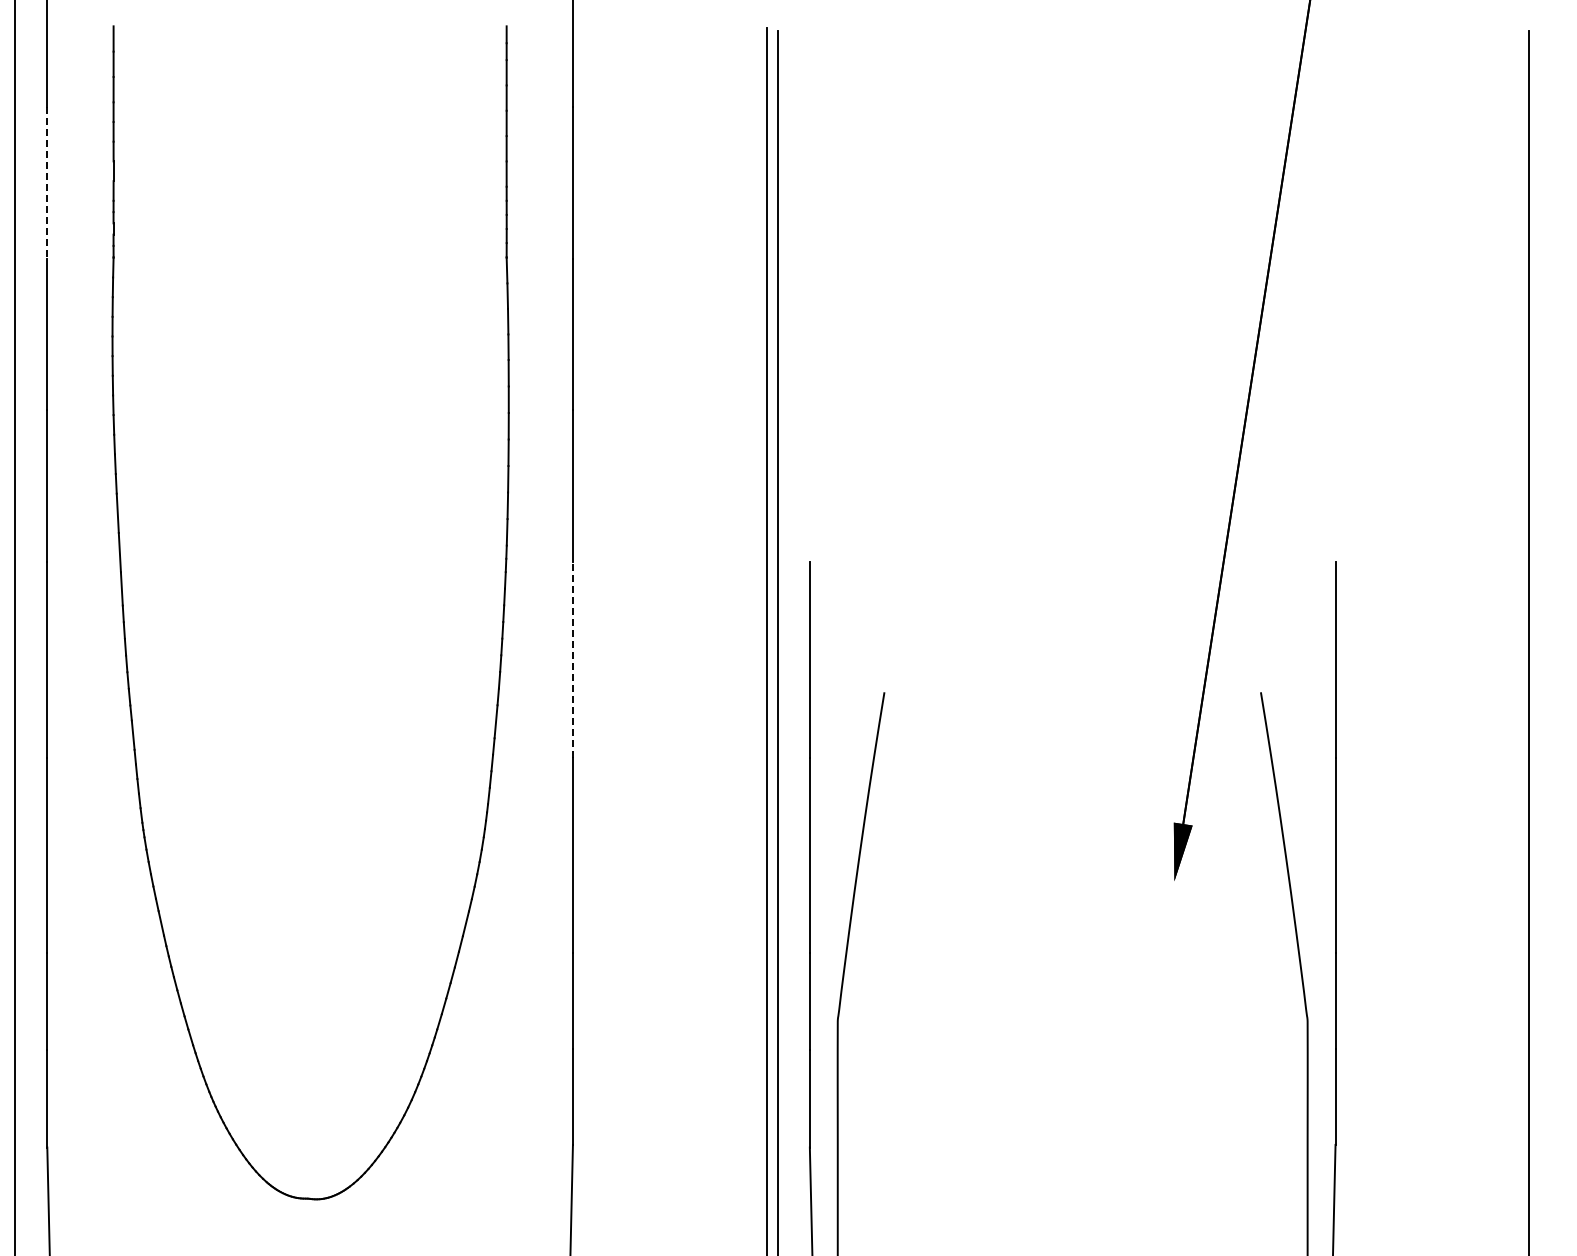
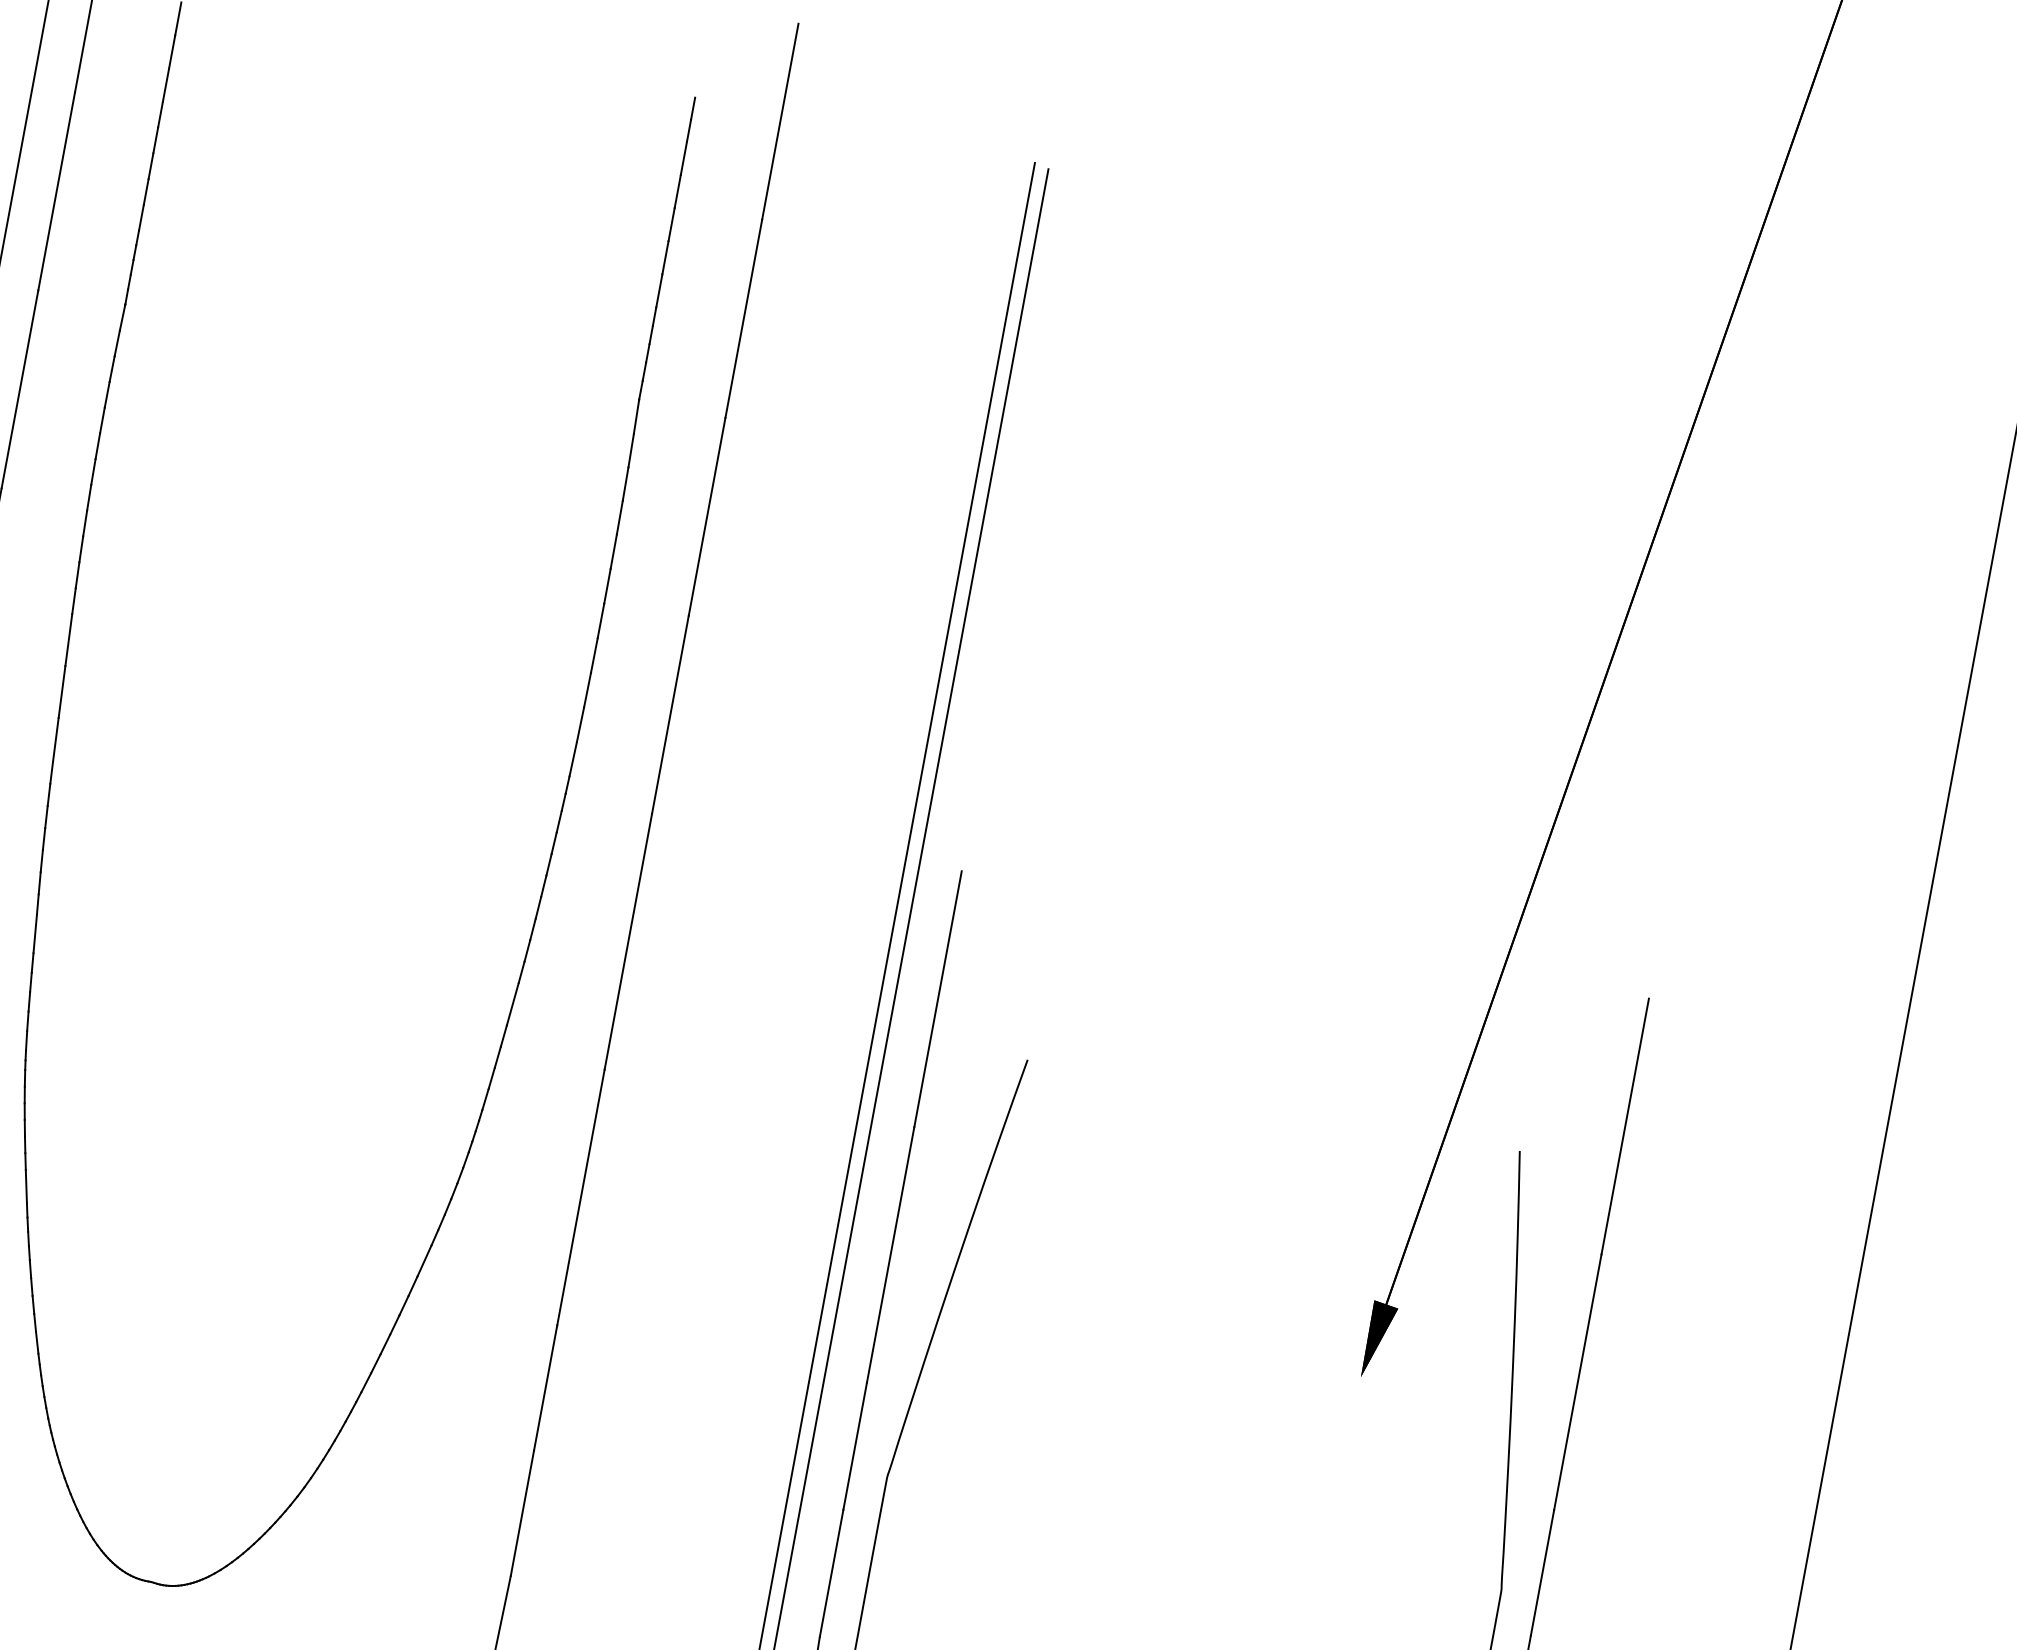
line: (47, 183) -> (56, 191), dashed -> solid
line: (572, 659) -> (627, 941), dashed -> solid

